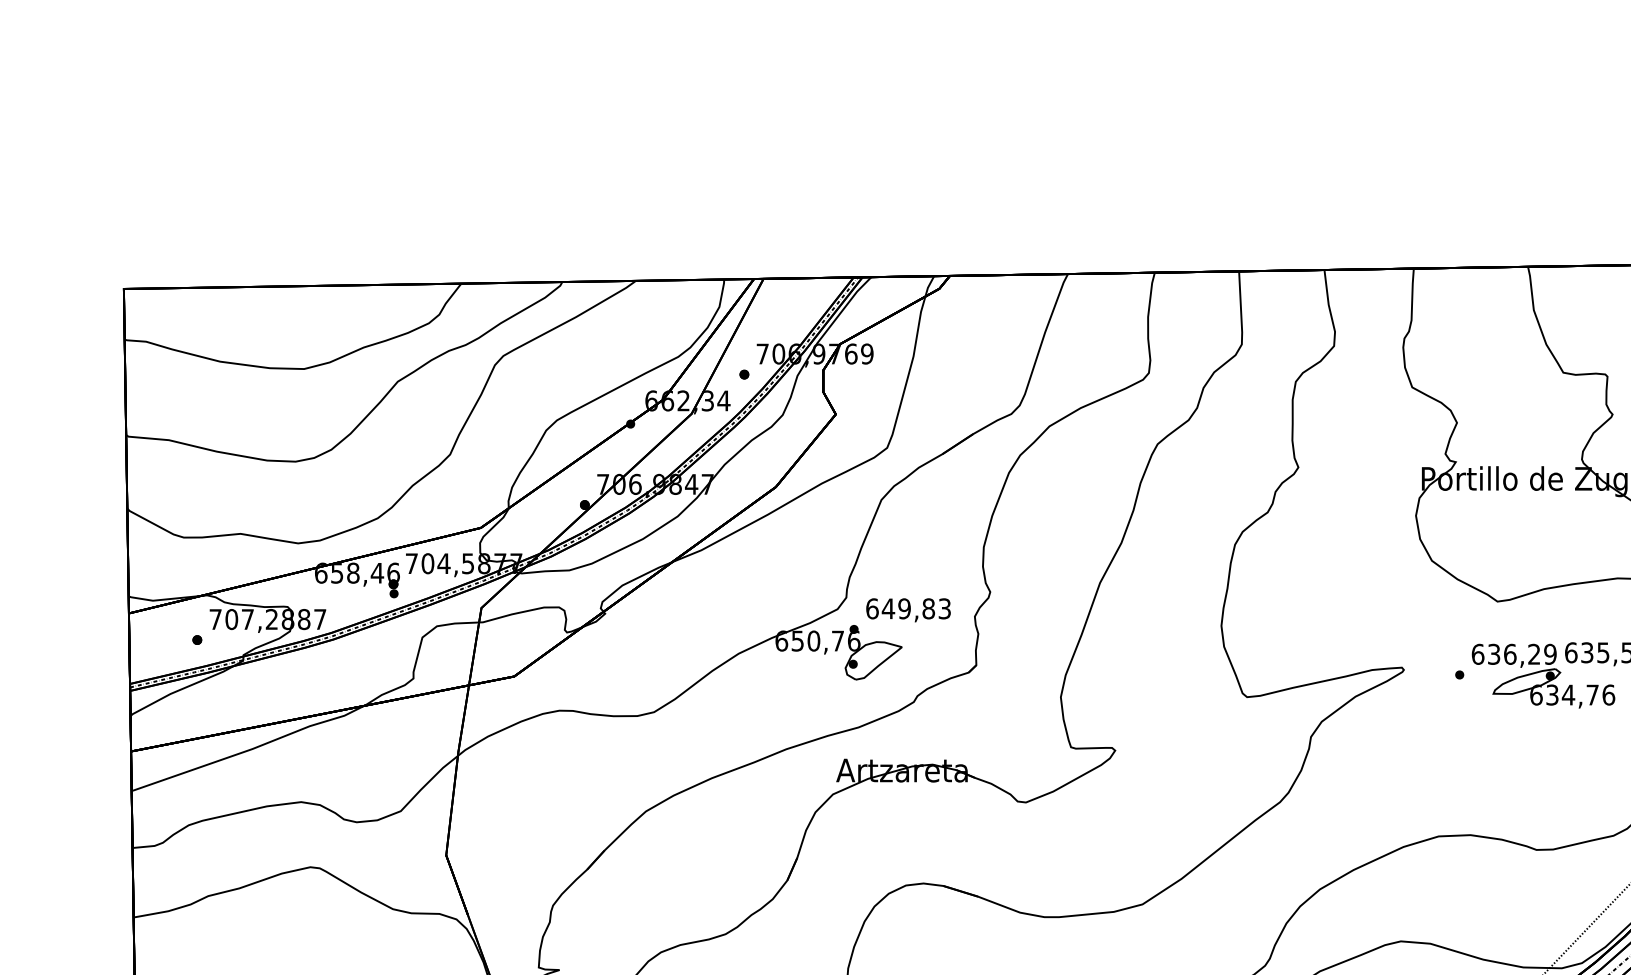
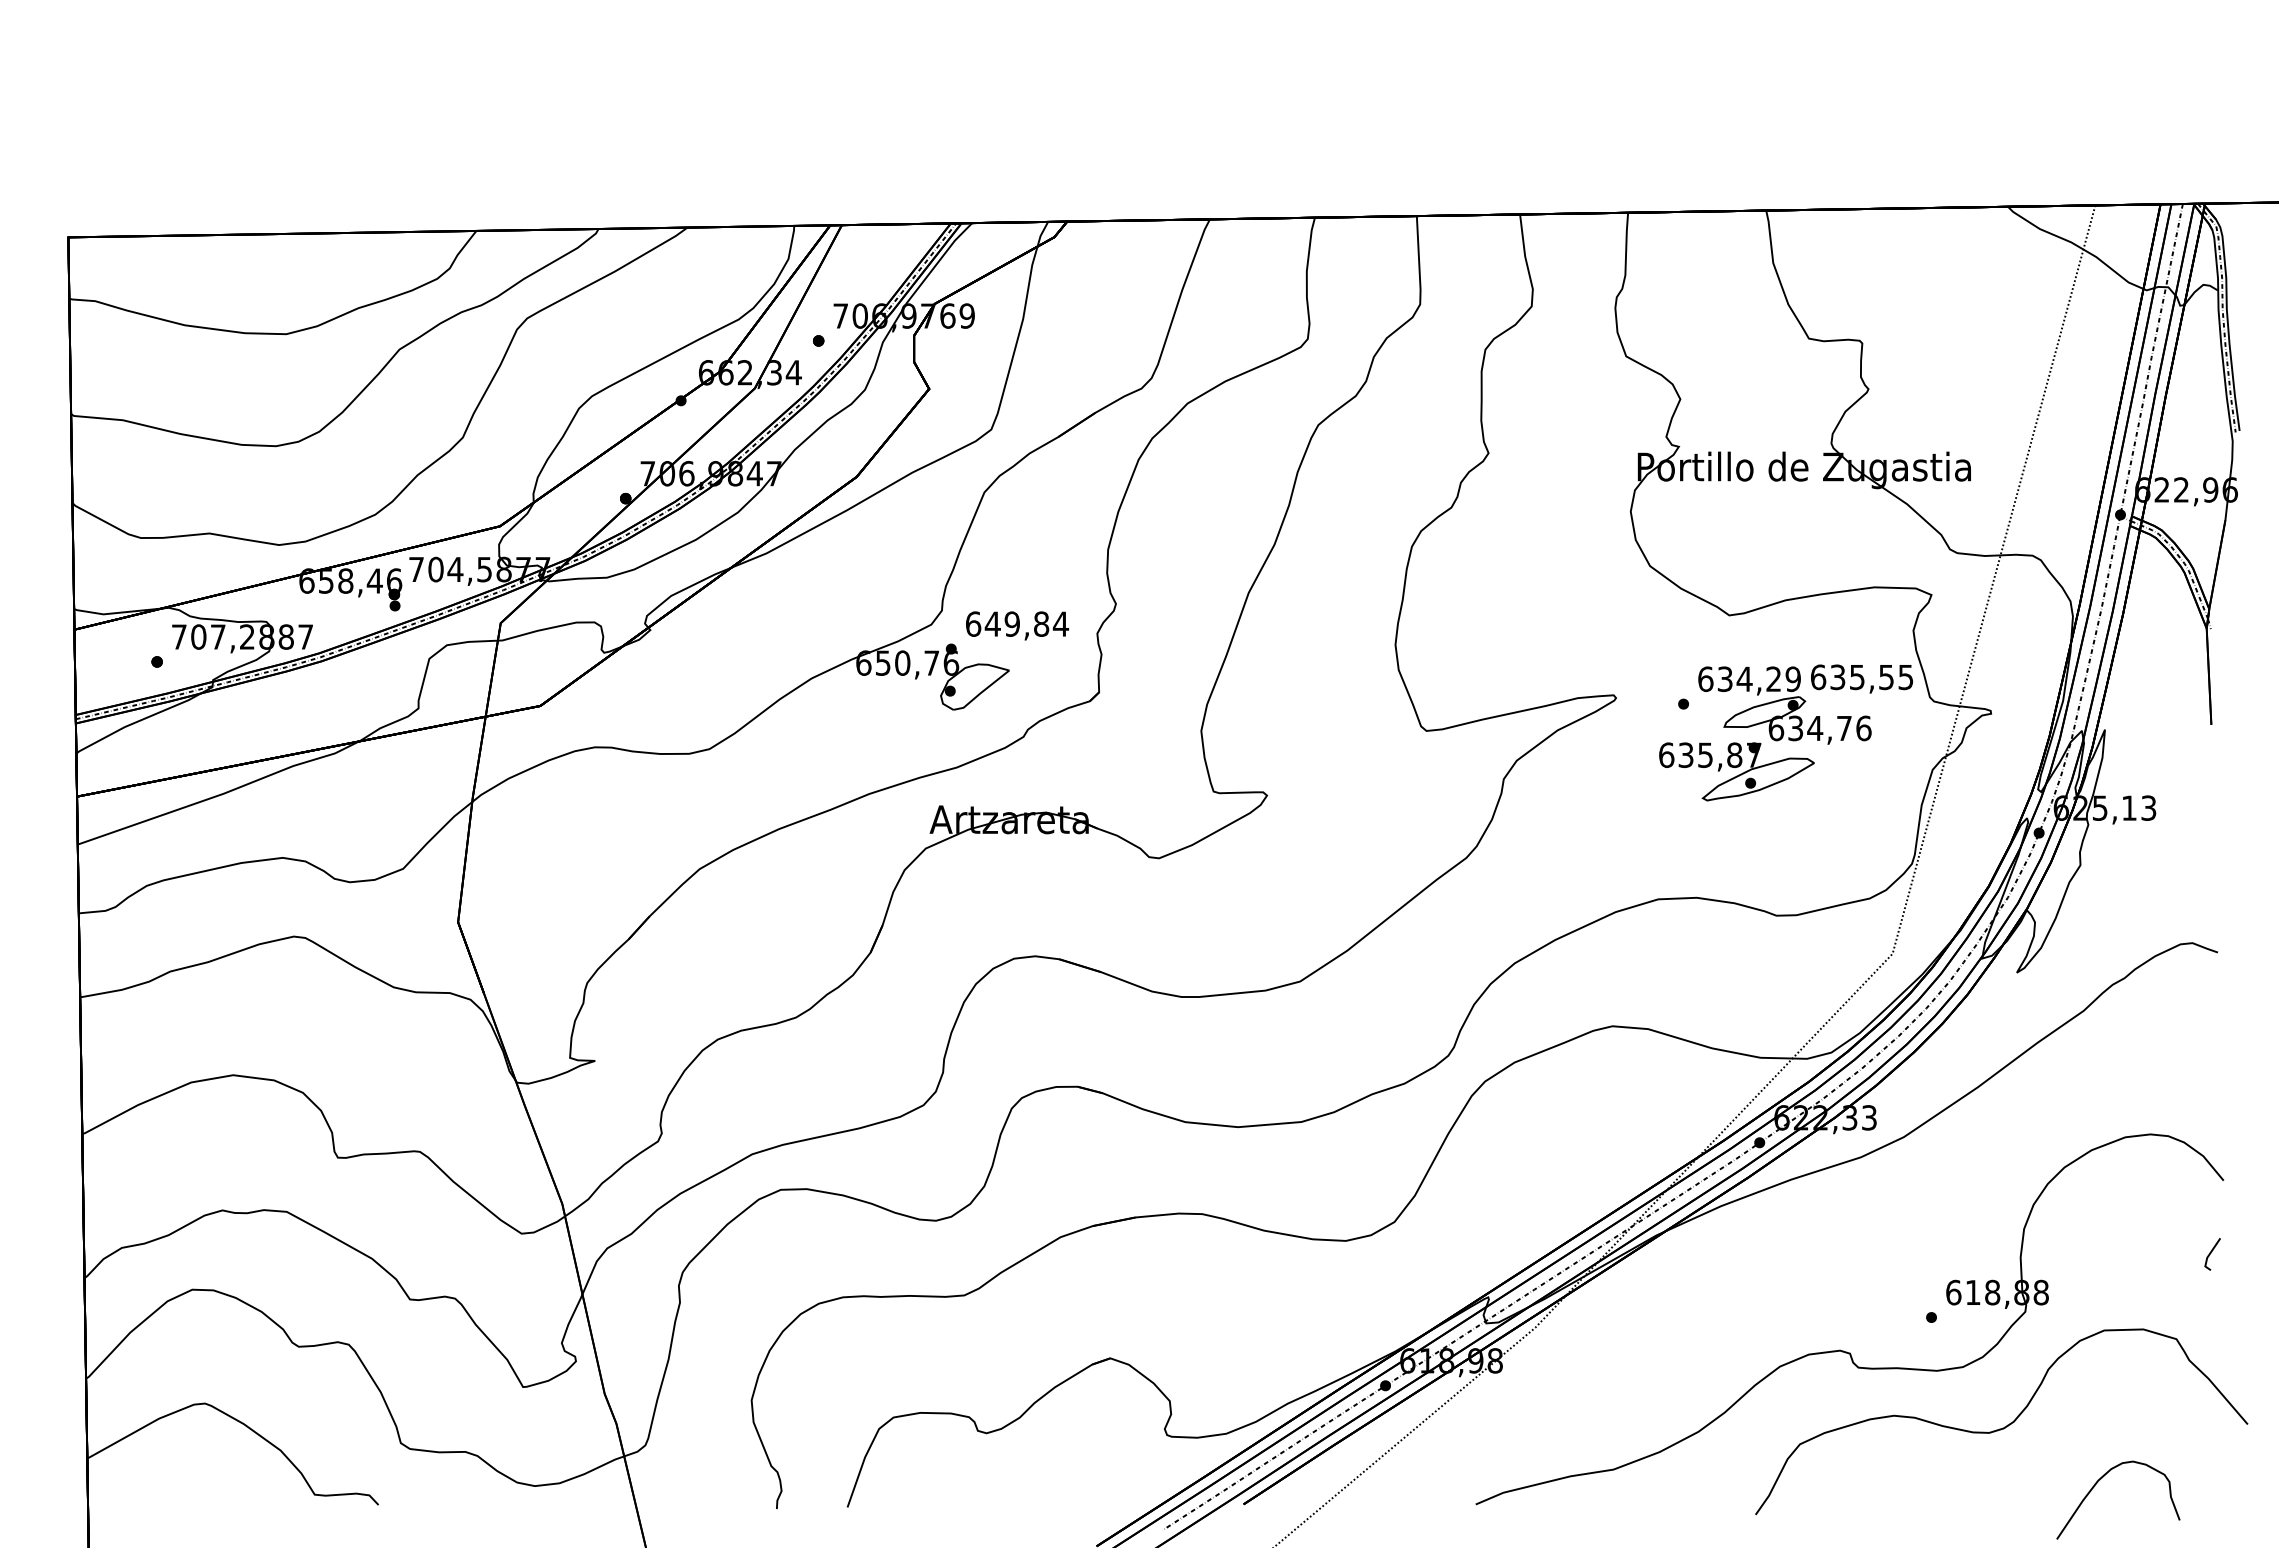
text: (944, 608) -> (1060, 623), 649,83 -> 649,84
text: (1510, 654) -> (1744, 679), 636,29 -> 634,29
part: (1503, 730) -> (1736, 771), added

